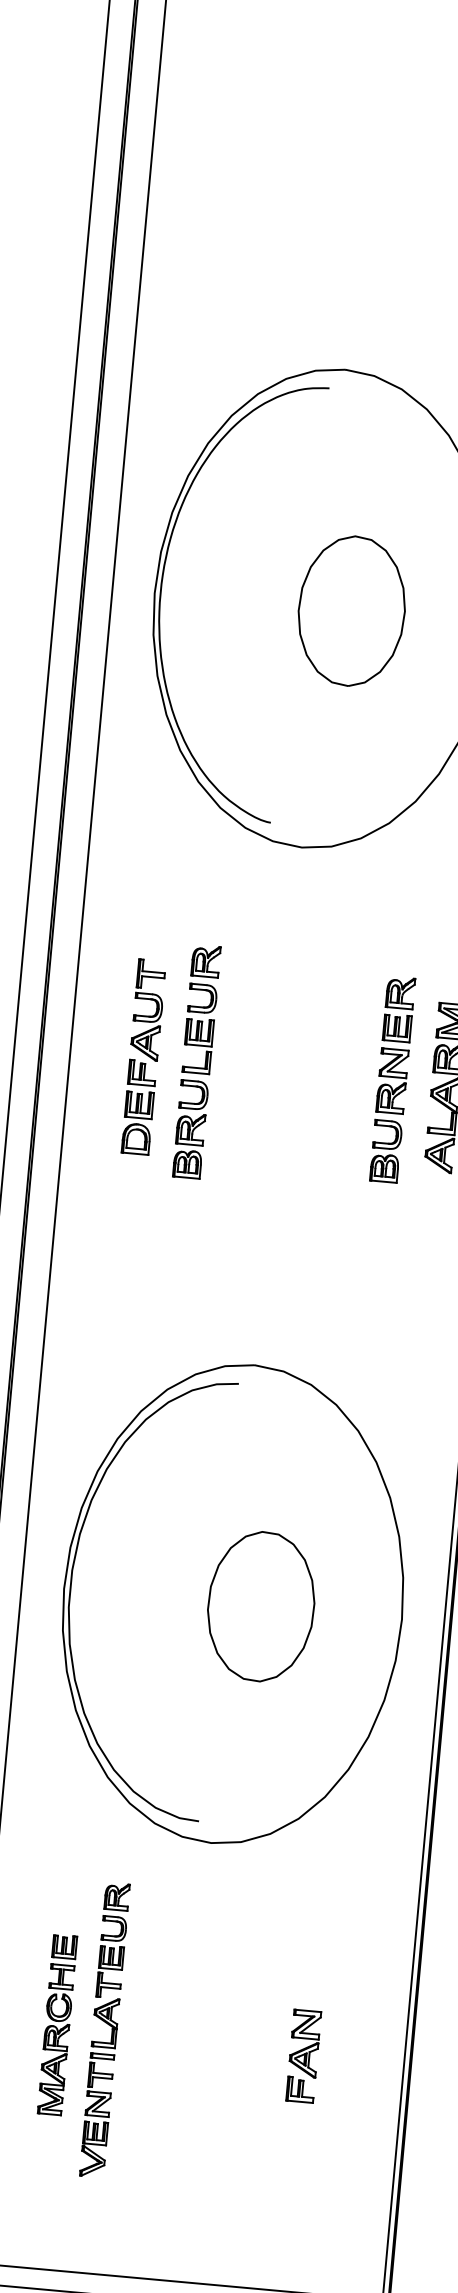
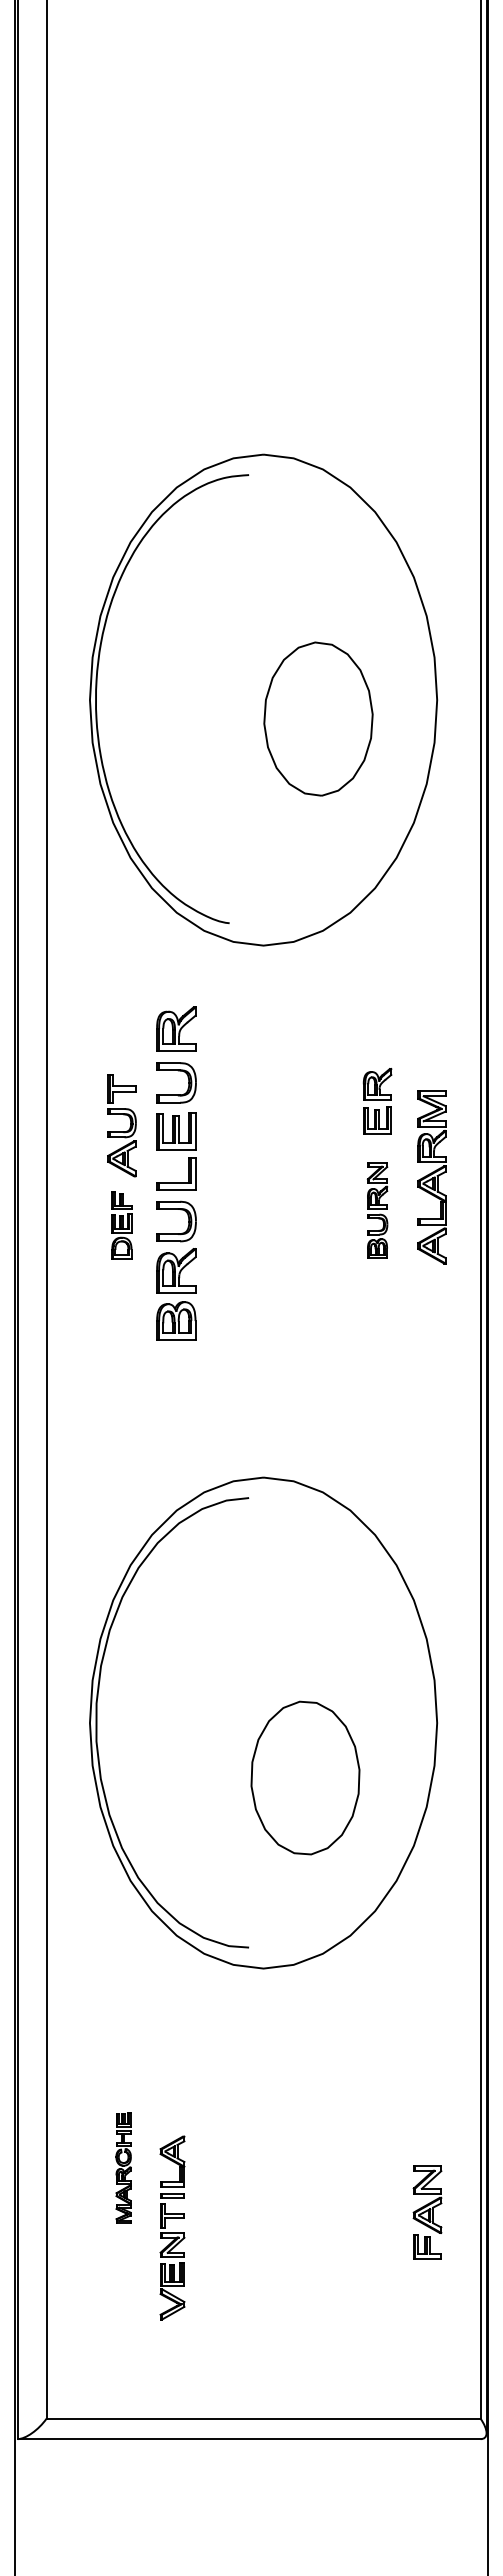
part: (351, 610) -> (318, 718), moved
part: (196, 1061) -> (176, 1173), size x1.4
part: (138, 1107) -> (121, 1225), size x0.7
part: (389, 1115) -> (377, 1210), size x0.7
part: (261, 1606) -> (305, 1777), moved
part: (113, 1940) -> (172, 2076), removed
part: (57, 2024) -> (123, 2167), size x0.6
part: (303, 2056) -> (427, 2212), moved

